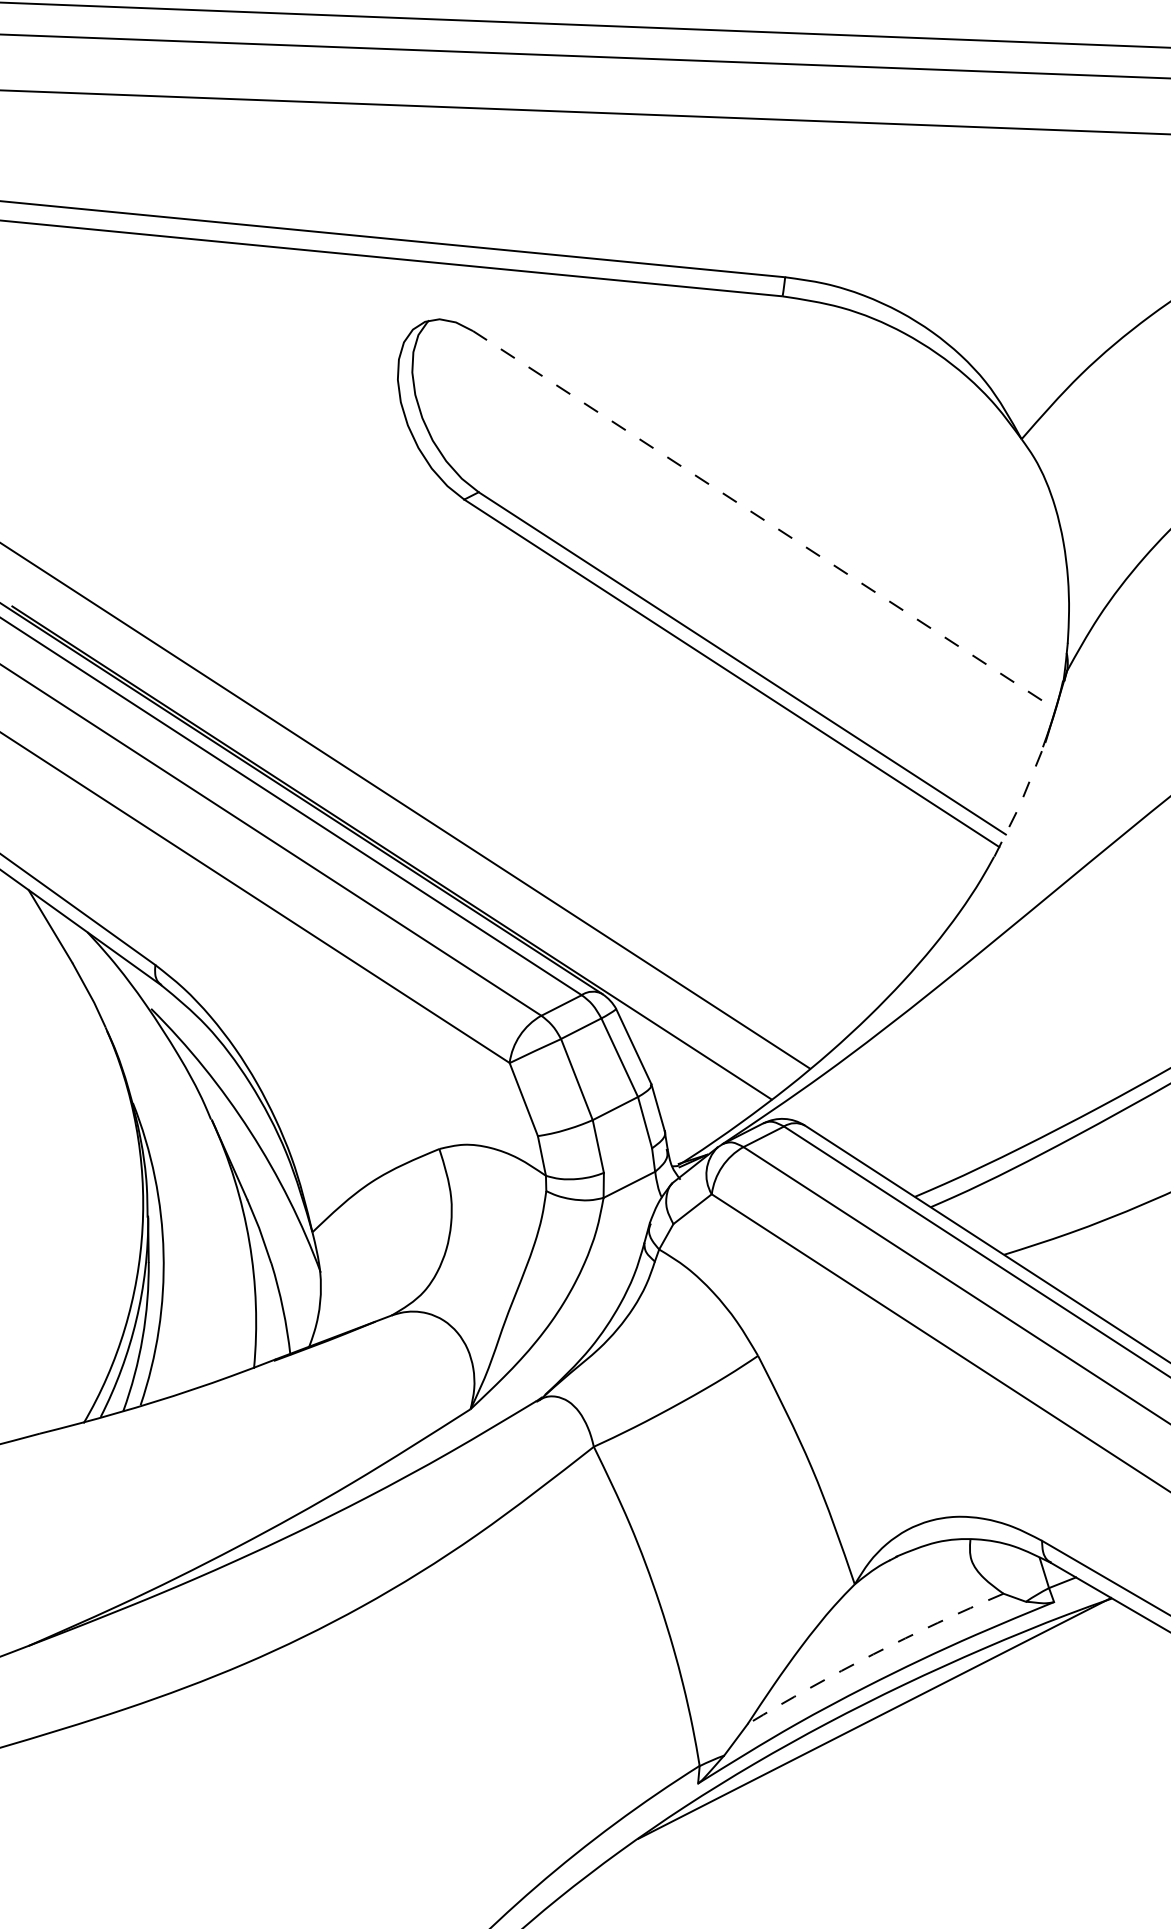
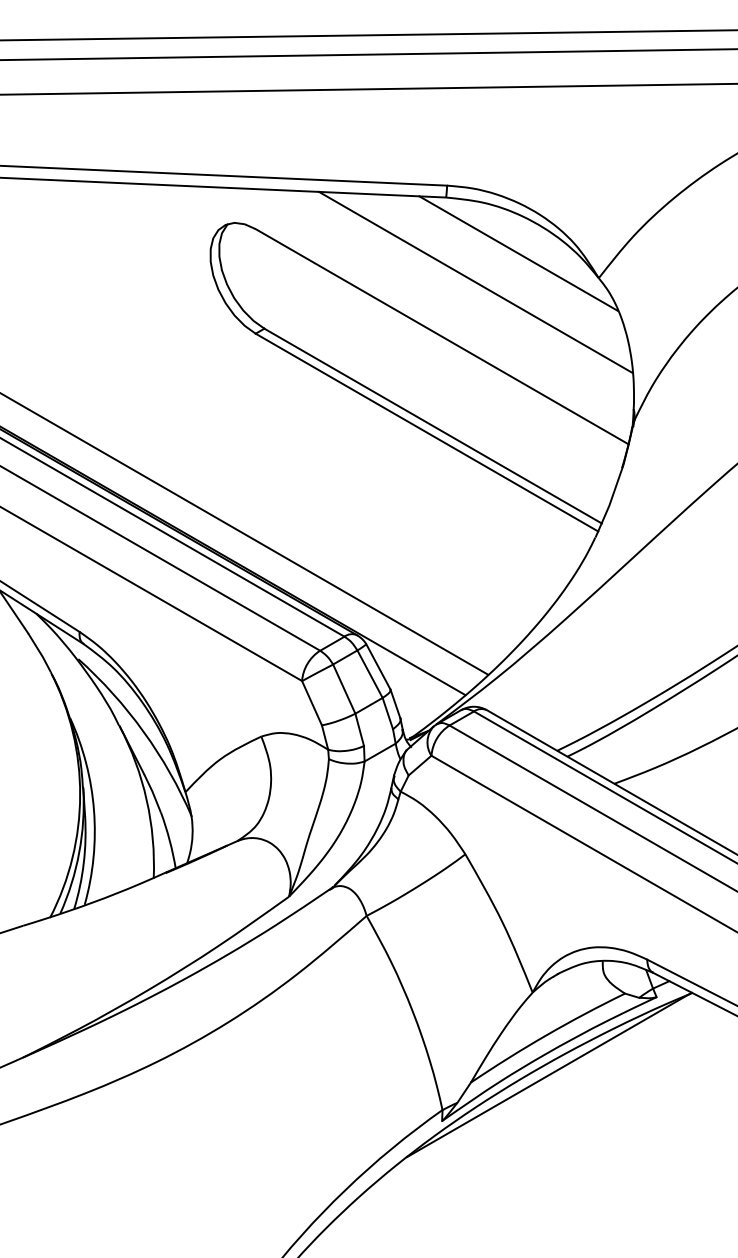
line: (894, 392) -> (518, 253), added
line: (822, 435) -> (475, 282), added
line: (764, 519) -> (442, 336), dashed -> solid
line: (1021, 799) -> (610, 501), dashed -> solid
arc: (873, 1654) -> (546, 1035), dashed -> solid

